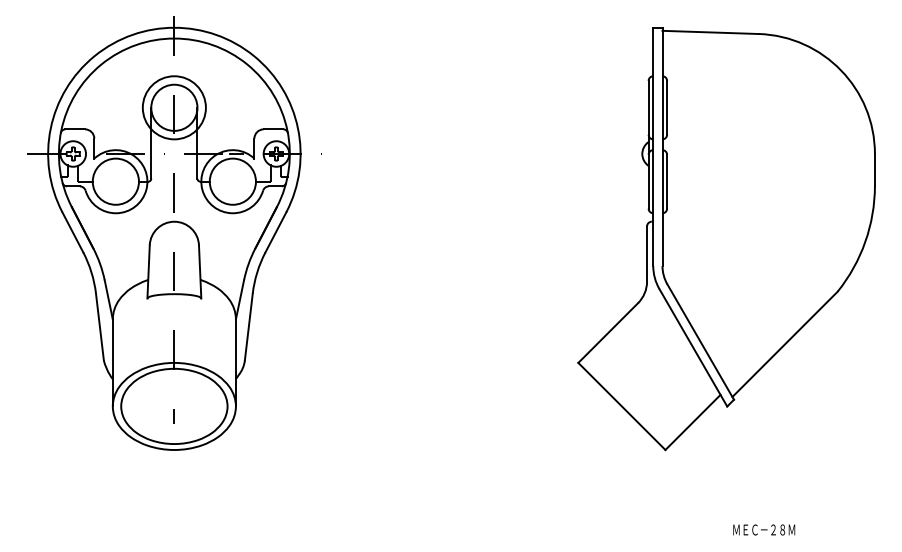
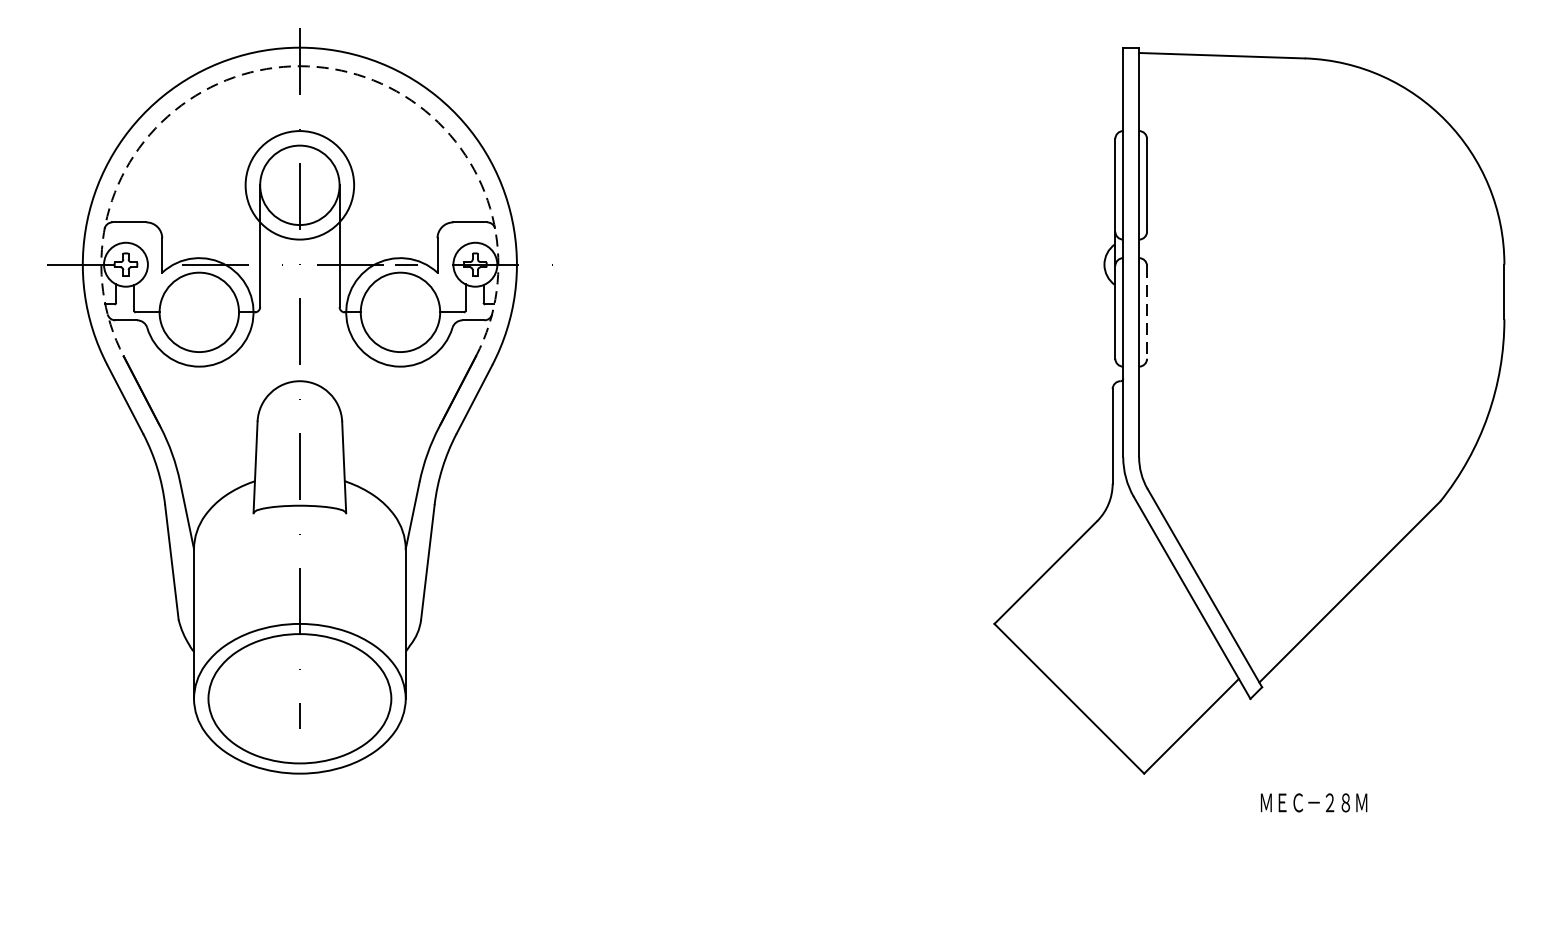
arc: (174, 38) -> (300, 66), solid -> dashed
line: (667, 181) -> (1147, 312), solid -> dashed
text: (764, 529) -> (1314, 802), moved

